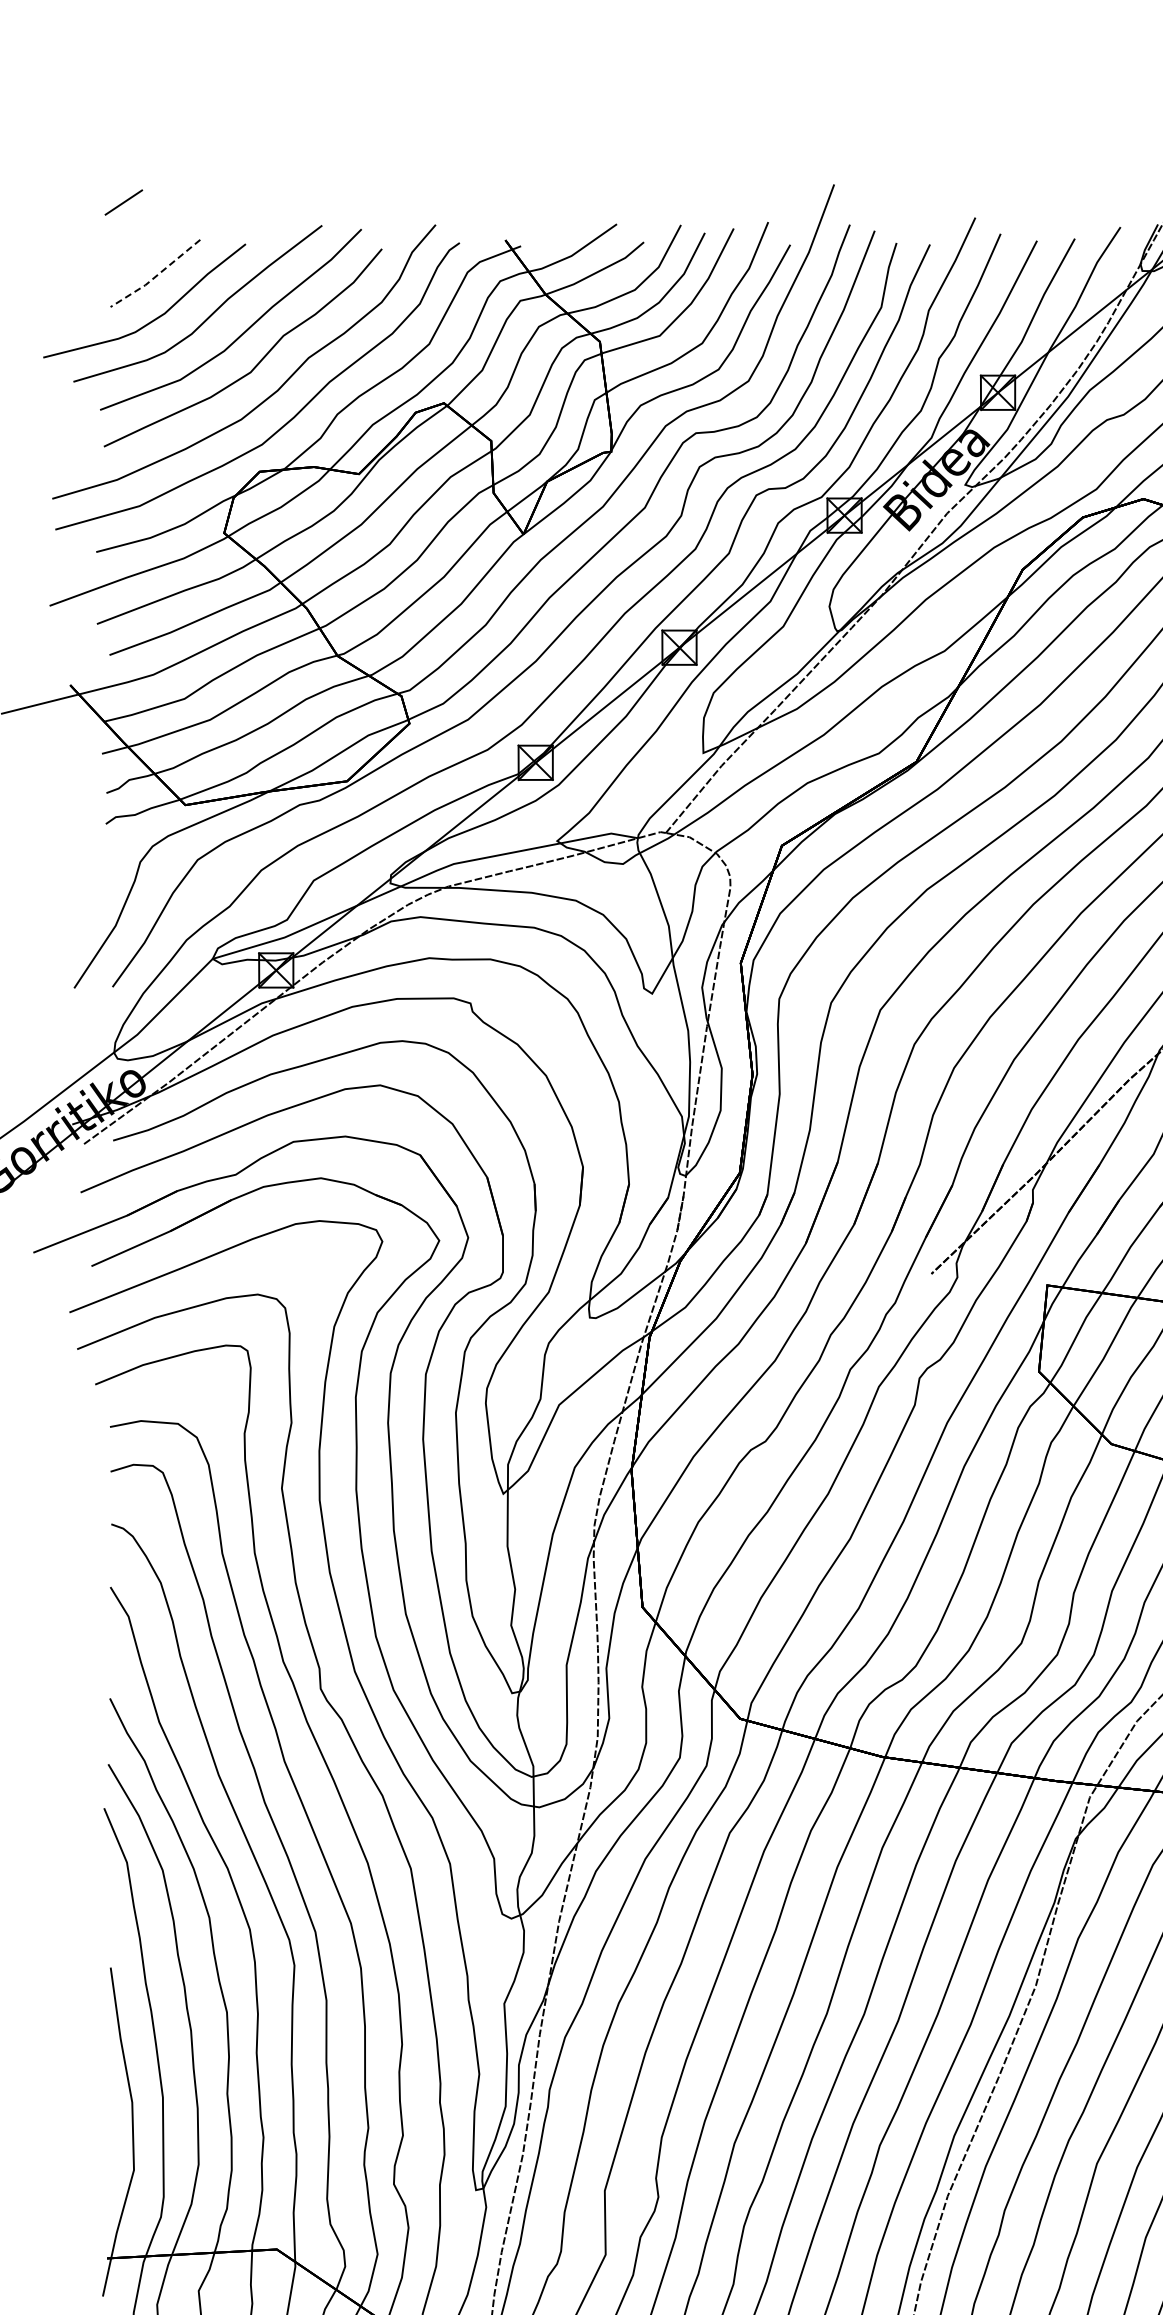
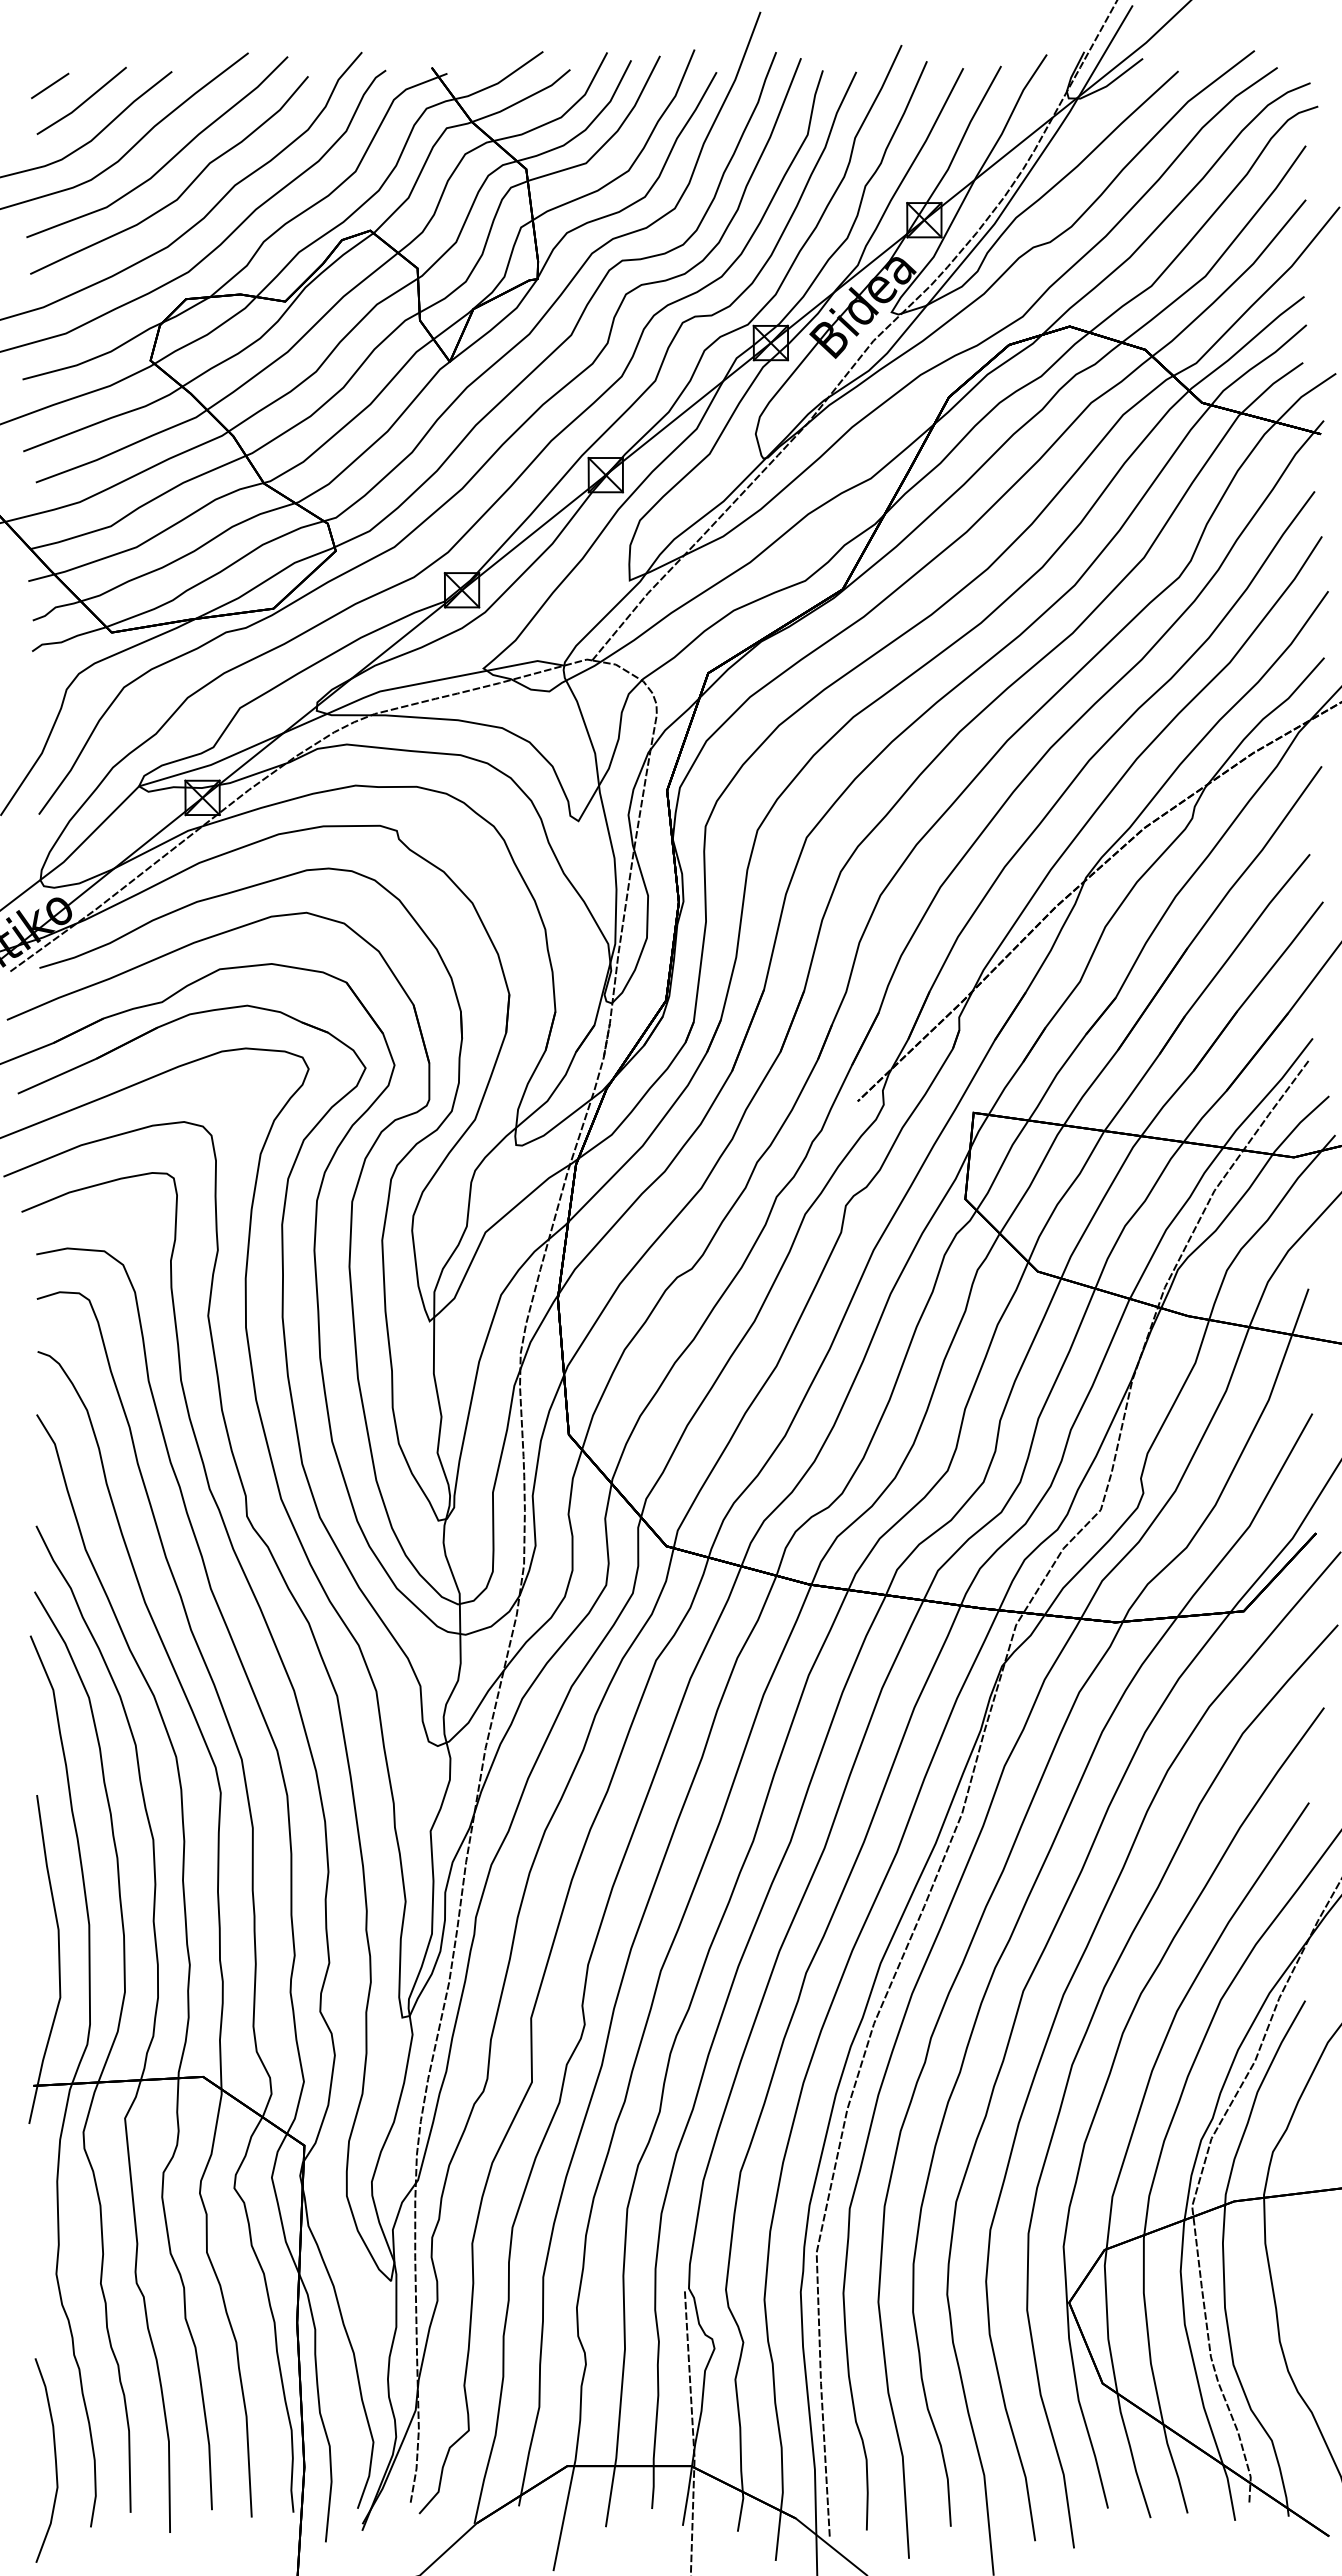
line: (124, 202) -> (50, 85), moved
line: (156, 276) -> (82, 103), dashed -> solid

